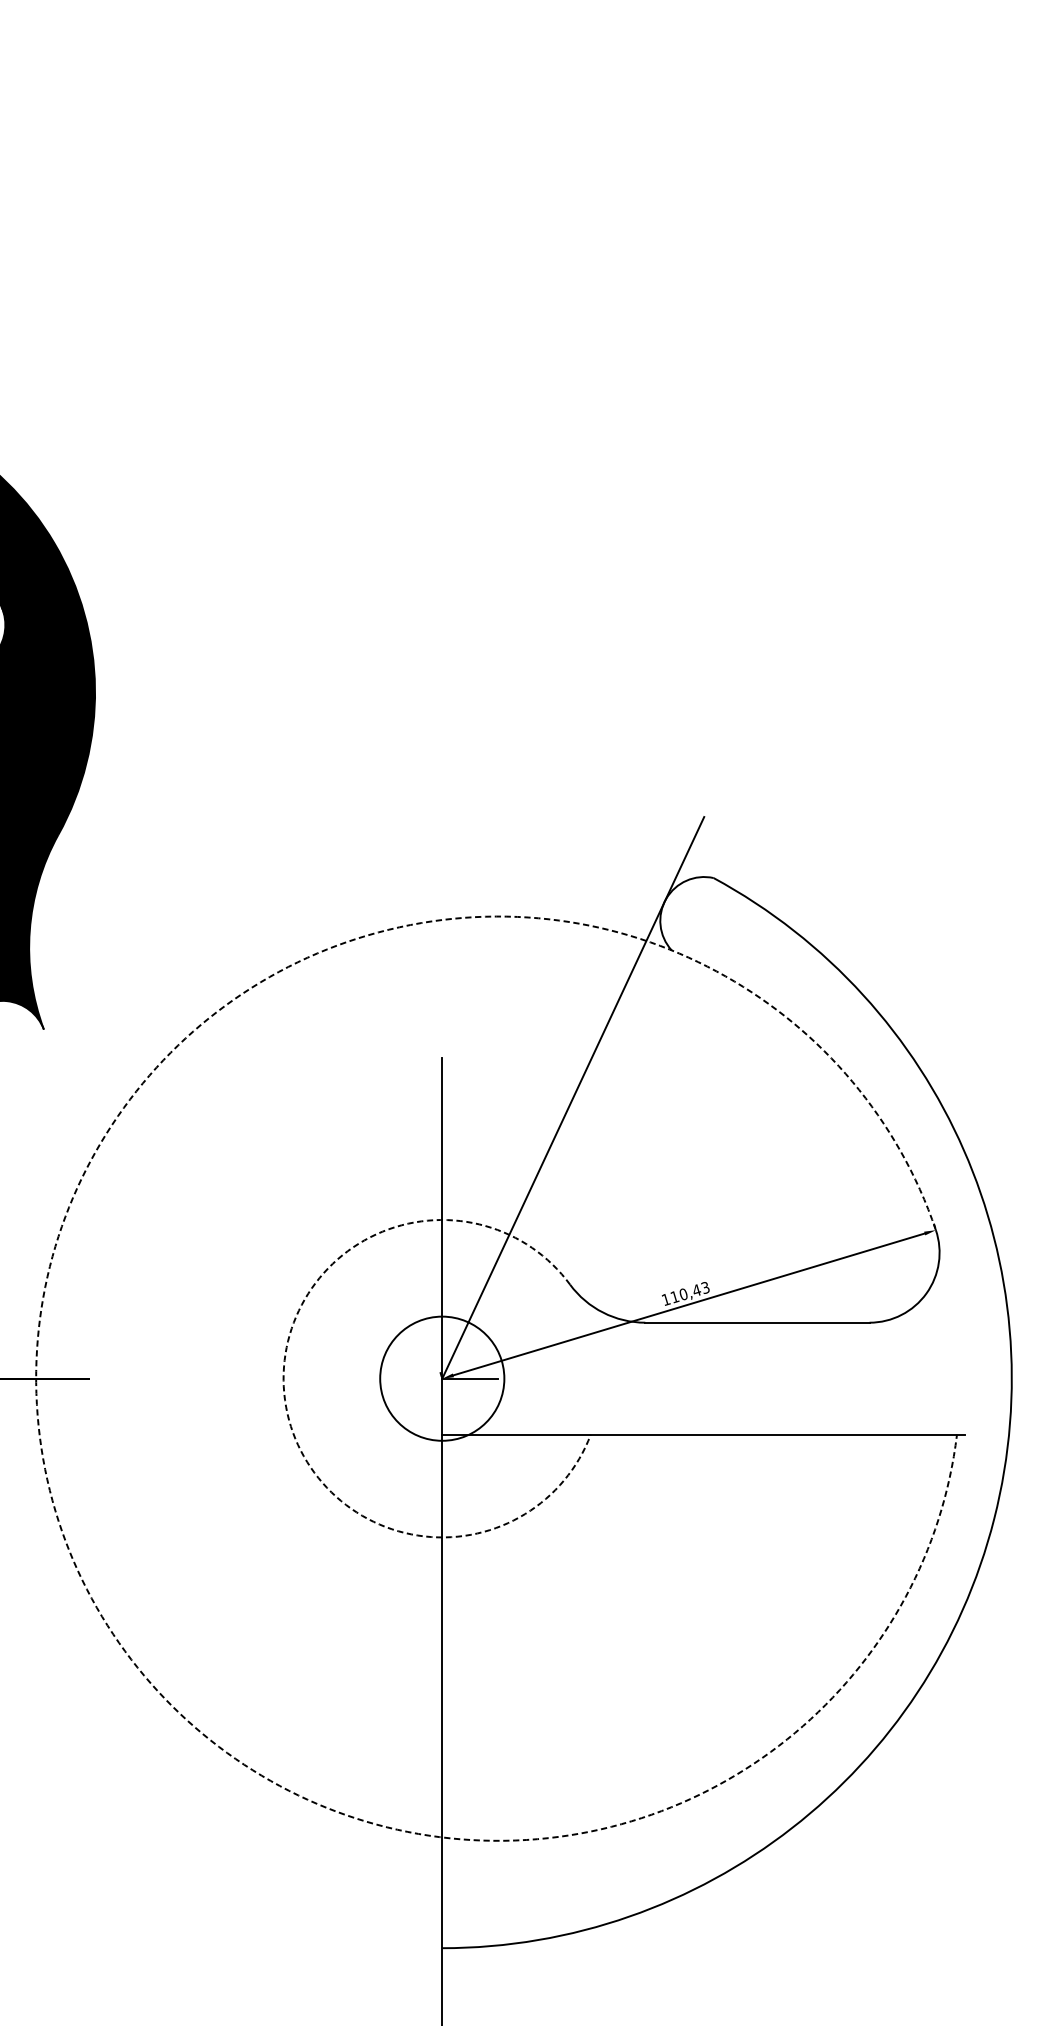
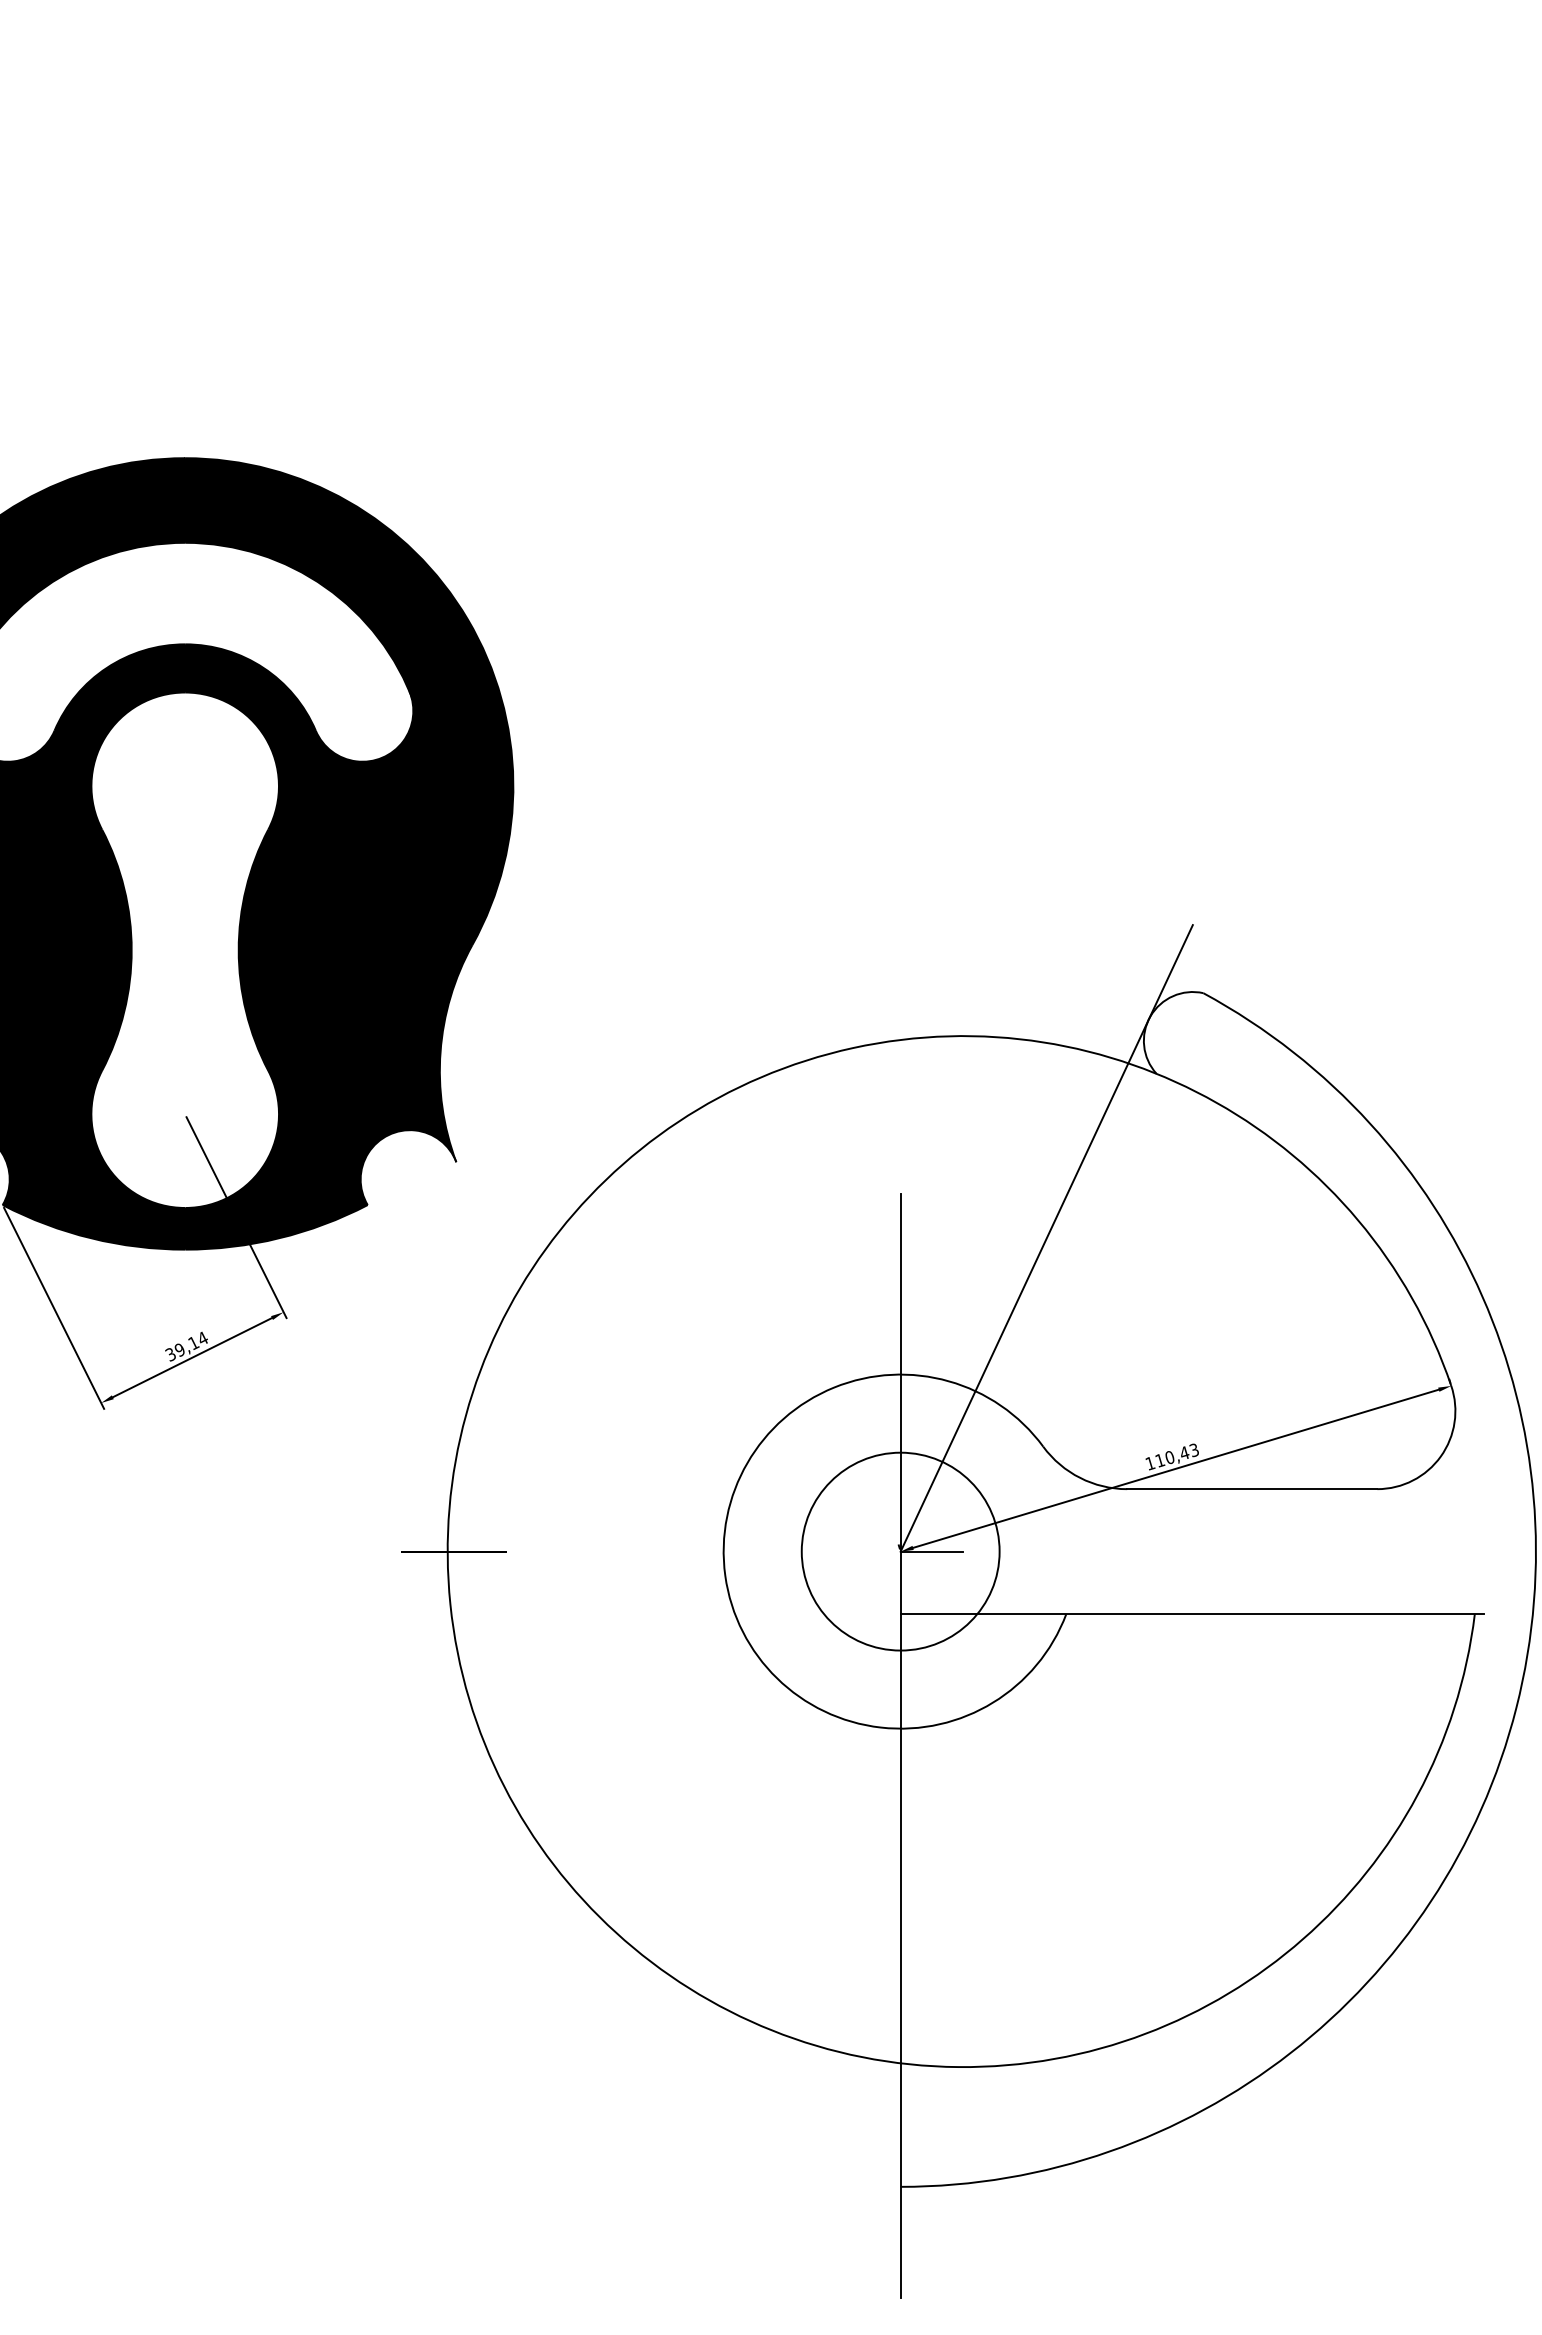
circle: (442, 1378) -> (900, 1551), size x1.43
arc: (285, 1400) -> (725, 1575), dashed -> solid
arc: (38, 1426) -> (450, 1604), dashed -> solid

